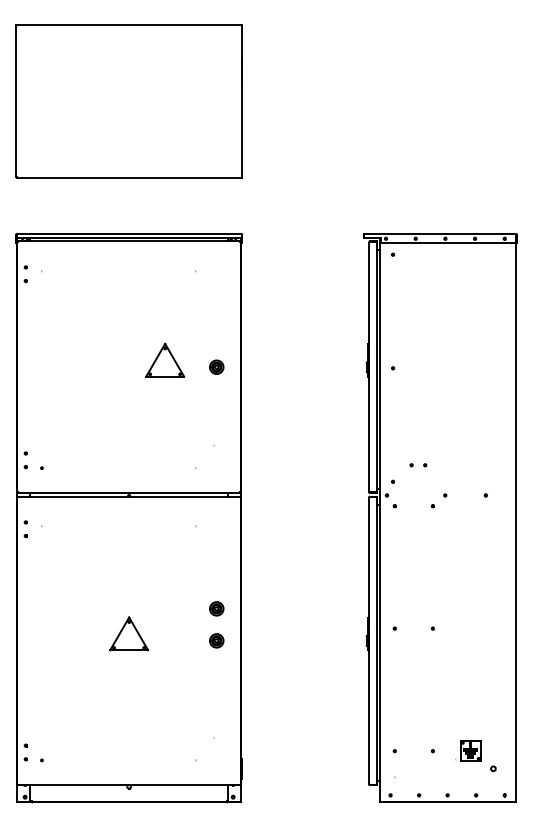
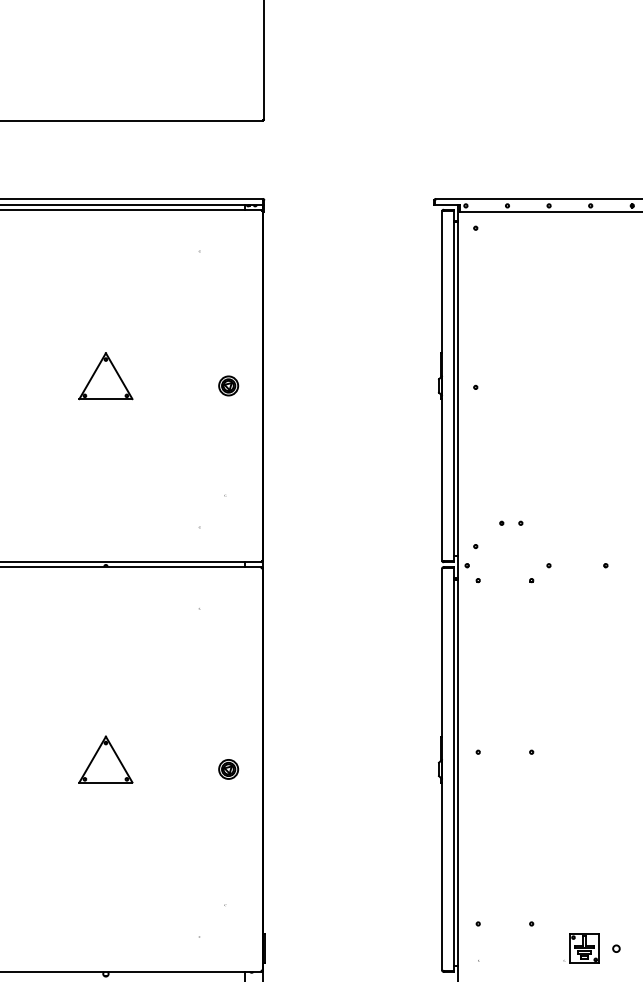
part: (165, 359) -> (106, 375), moved
part: (216, 608) -> (228, 724), removed
part: (468, 750) -> (581, 948), moved

